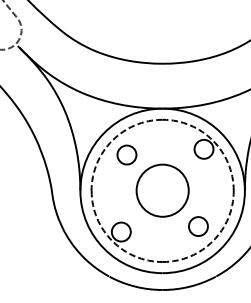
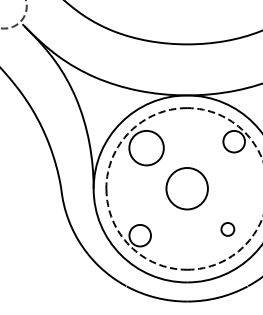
circle: (126, 154) -> (146, 147), size x1.6
circle: (162, 190) -> (186, 188), size x0.7
circle: (198, 226) -> (227, 229), size x0.6

